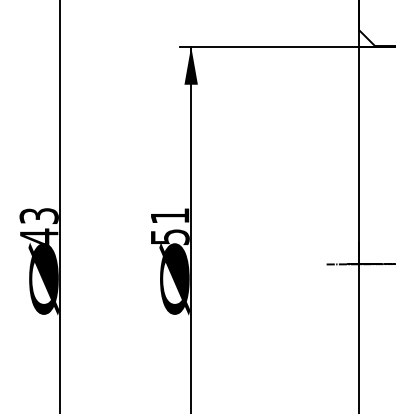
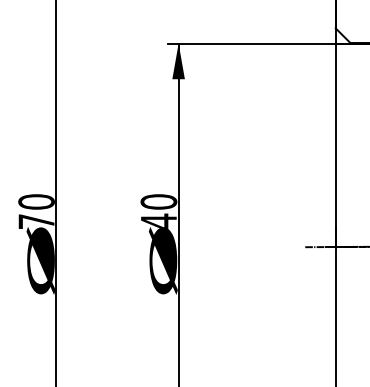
text: (39, 226) -> (36, 211), 43 -> 70
text: (169, 226) -> (158, 211), 51 -> 40

